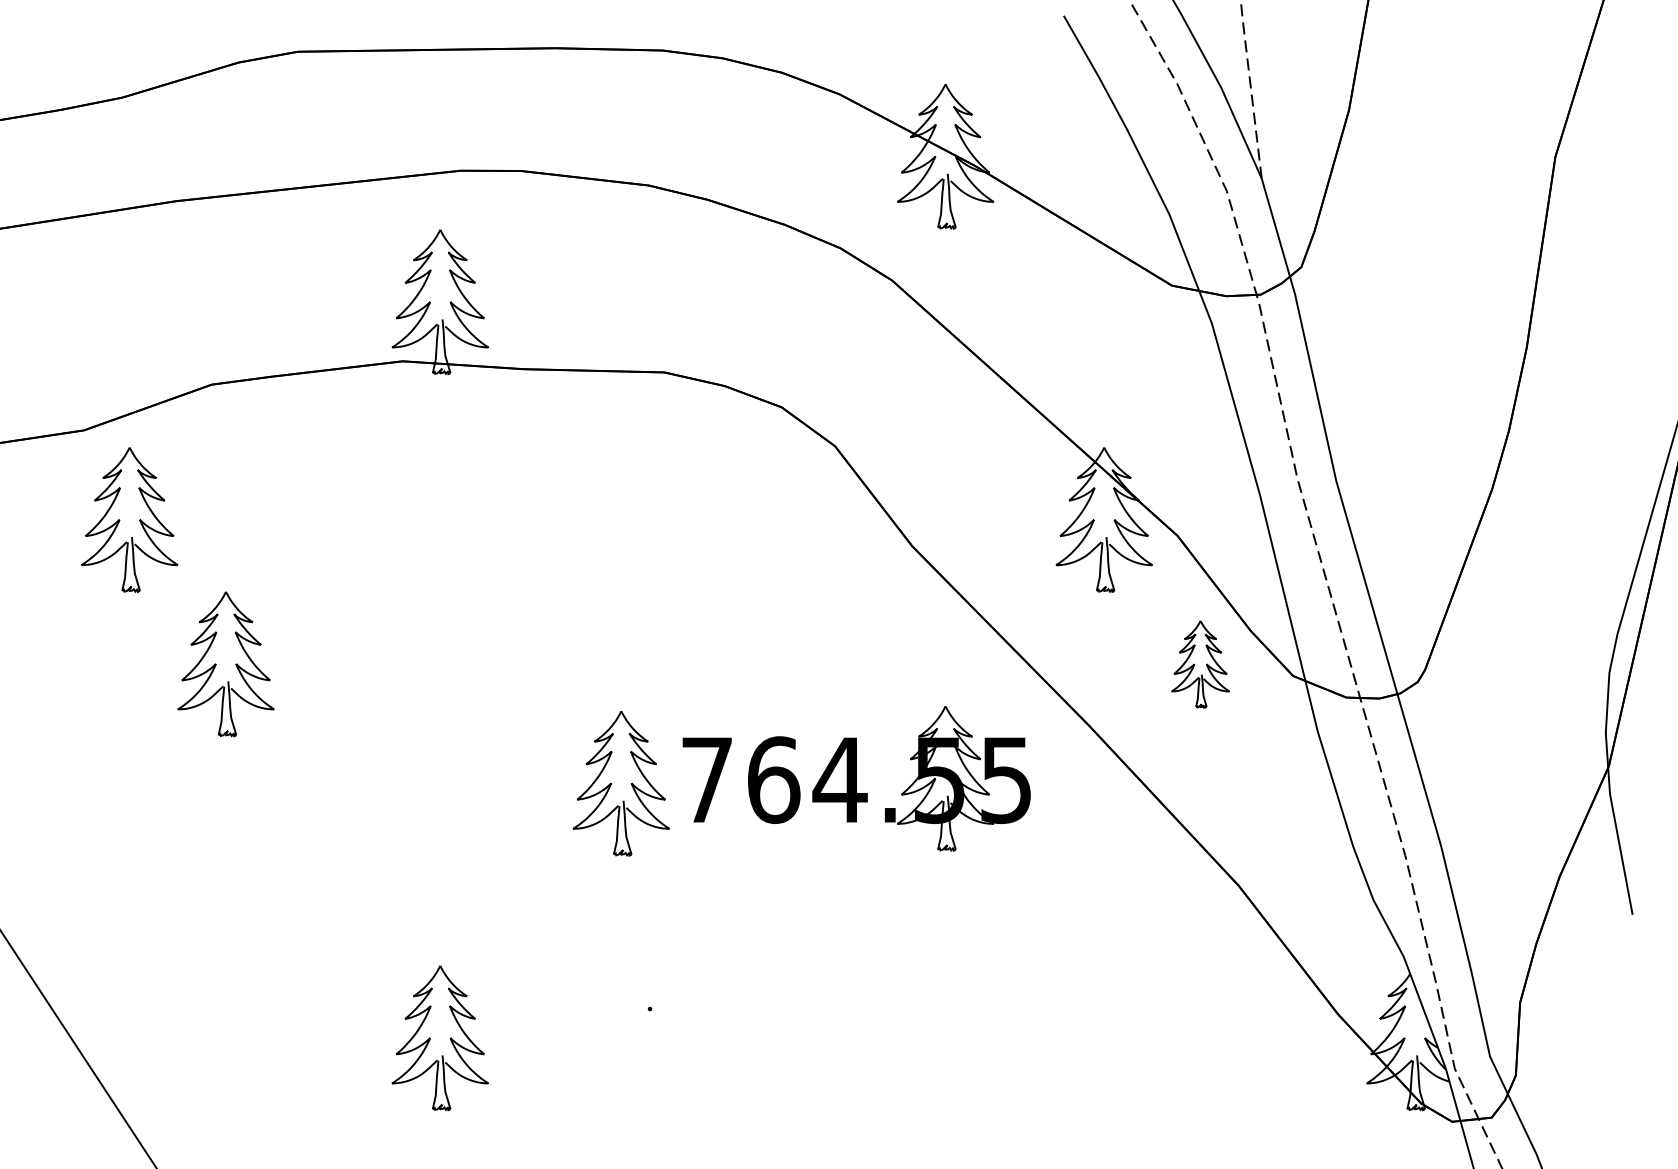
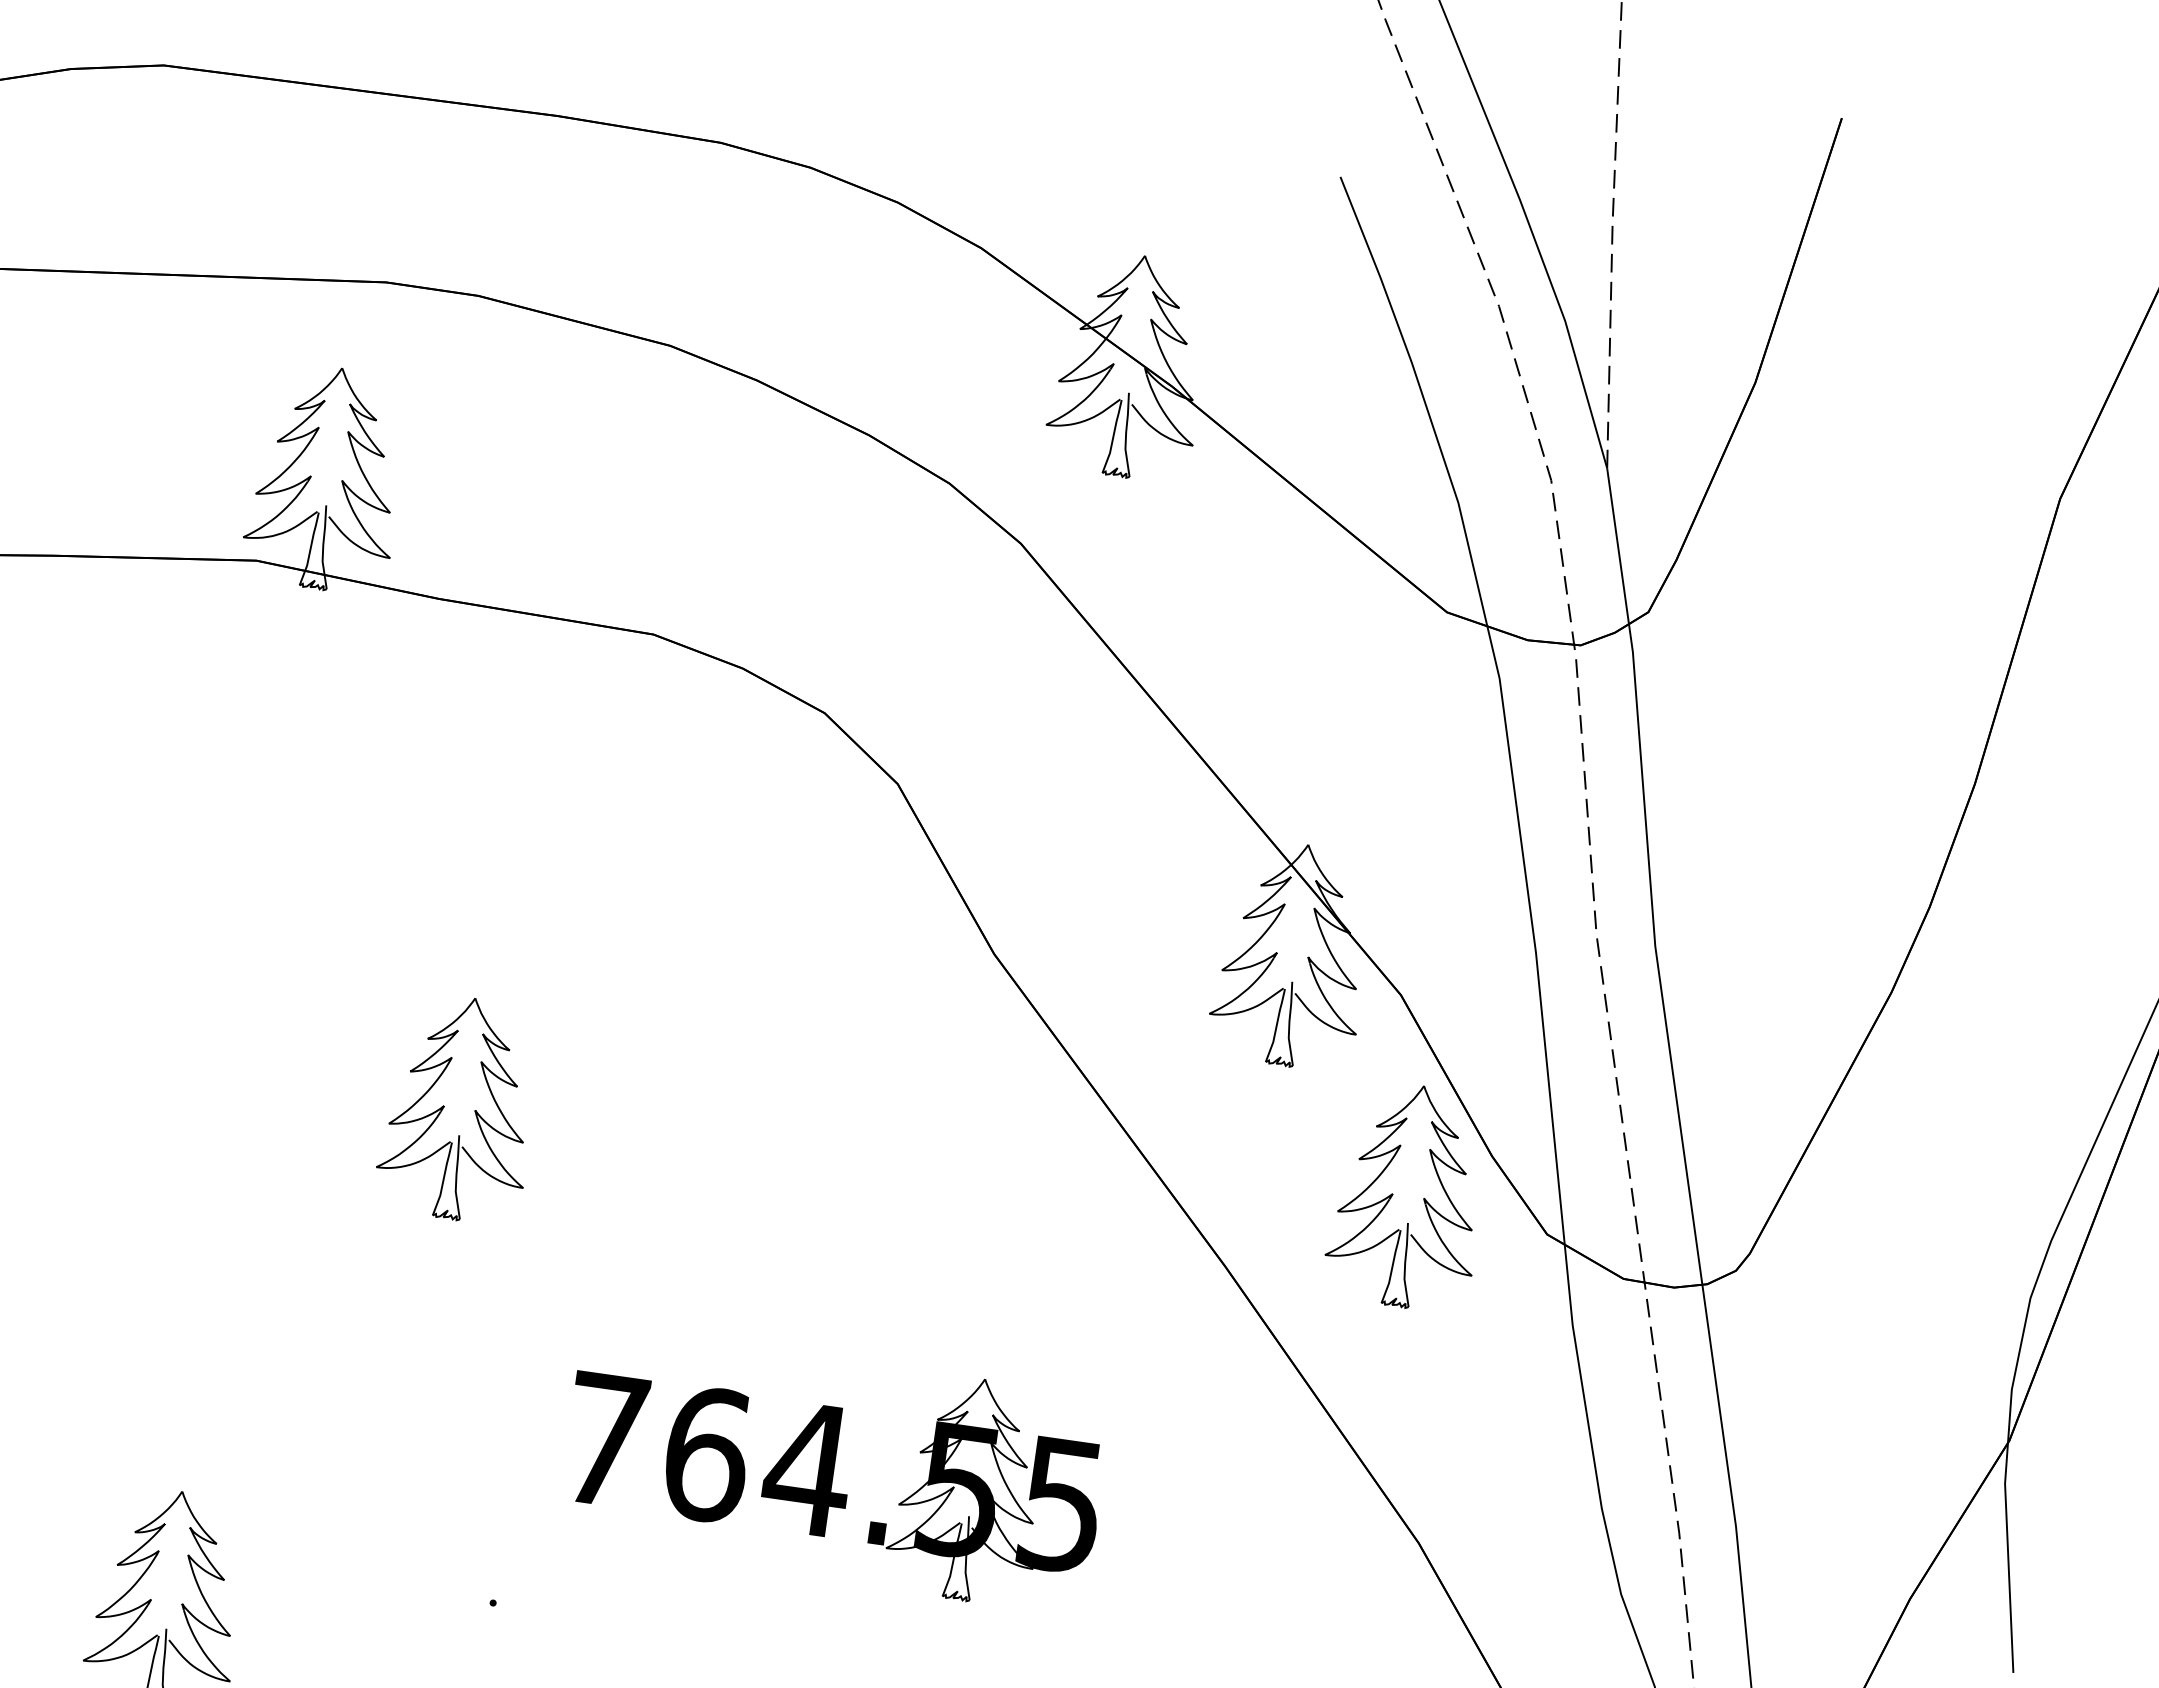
part: (1200, 664) -> (1408, 1196), size x1.67
part: (856, 778) -> (833, 1469), moved
part: (620, 783) -> (458, 1108), moved

